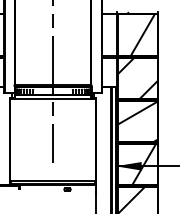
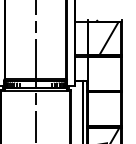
hatch: (137, 77) -> (104, 73), removed
hatch: (137, 121) -> (104, 109), removed

